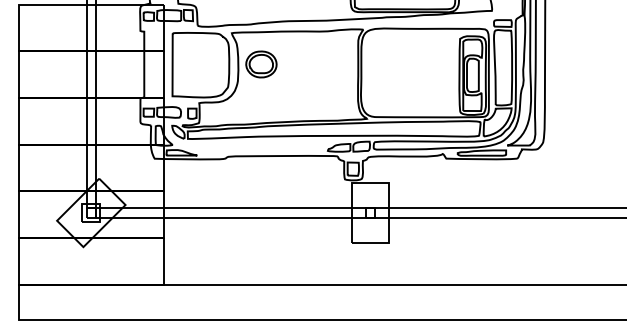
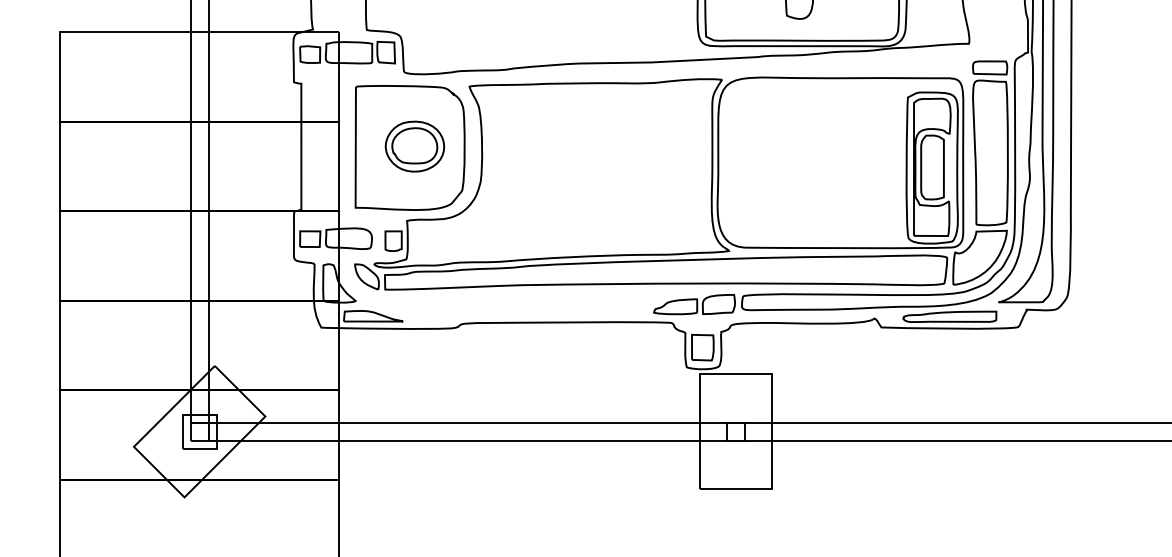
part: (261, 64) -> (415, 146), moved

